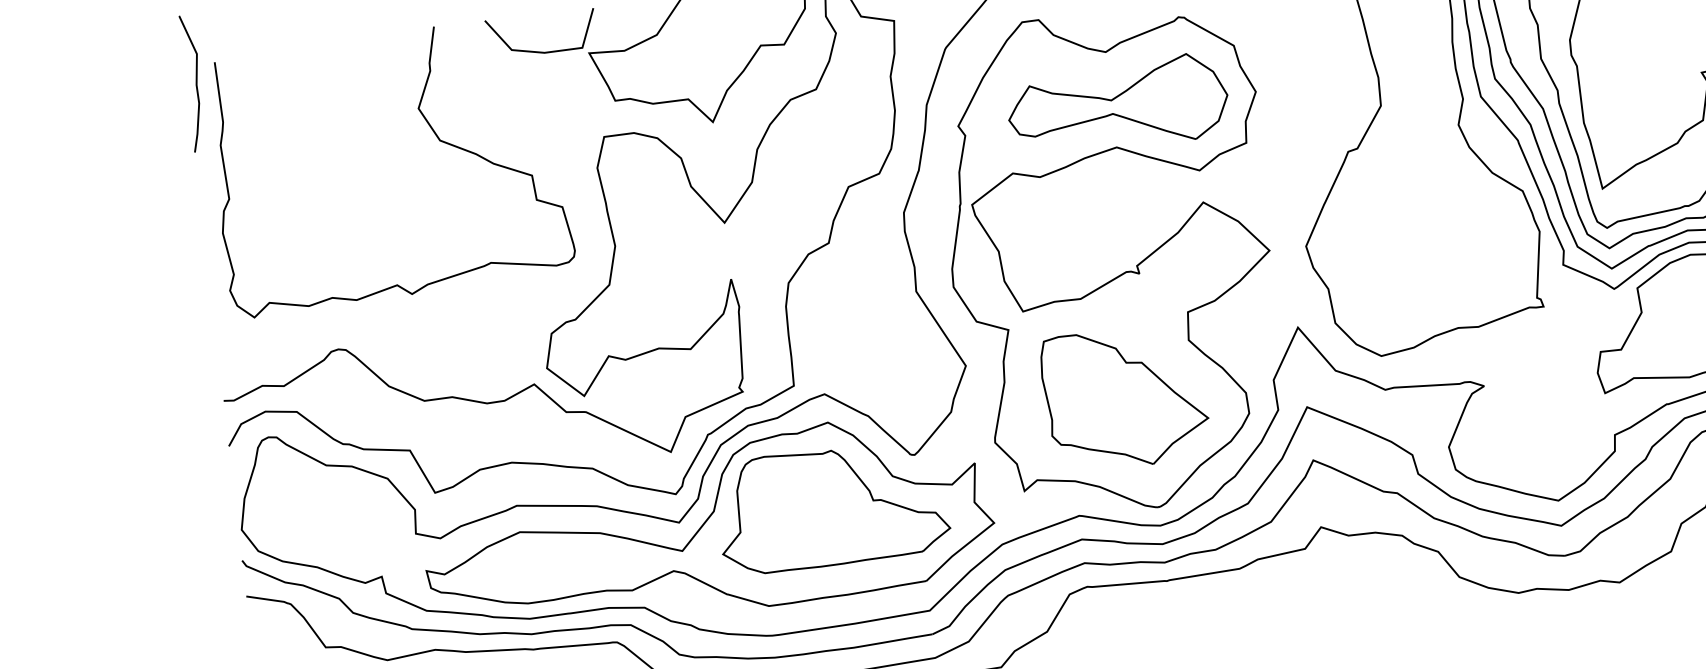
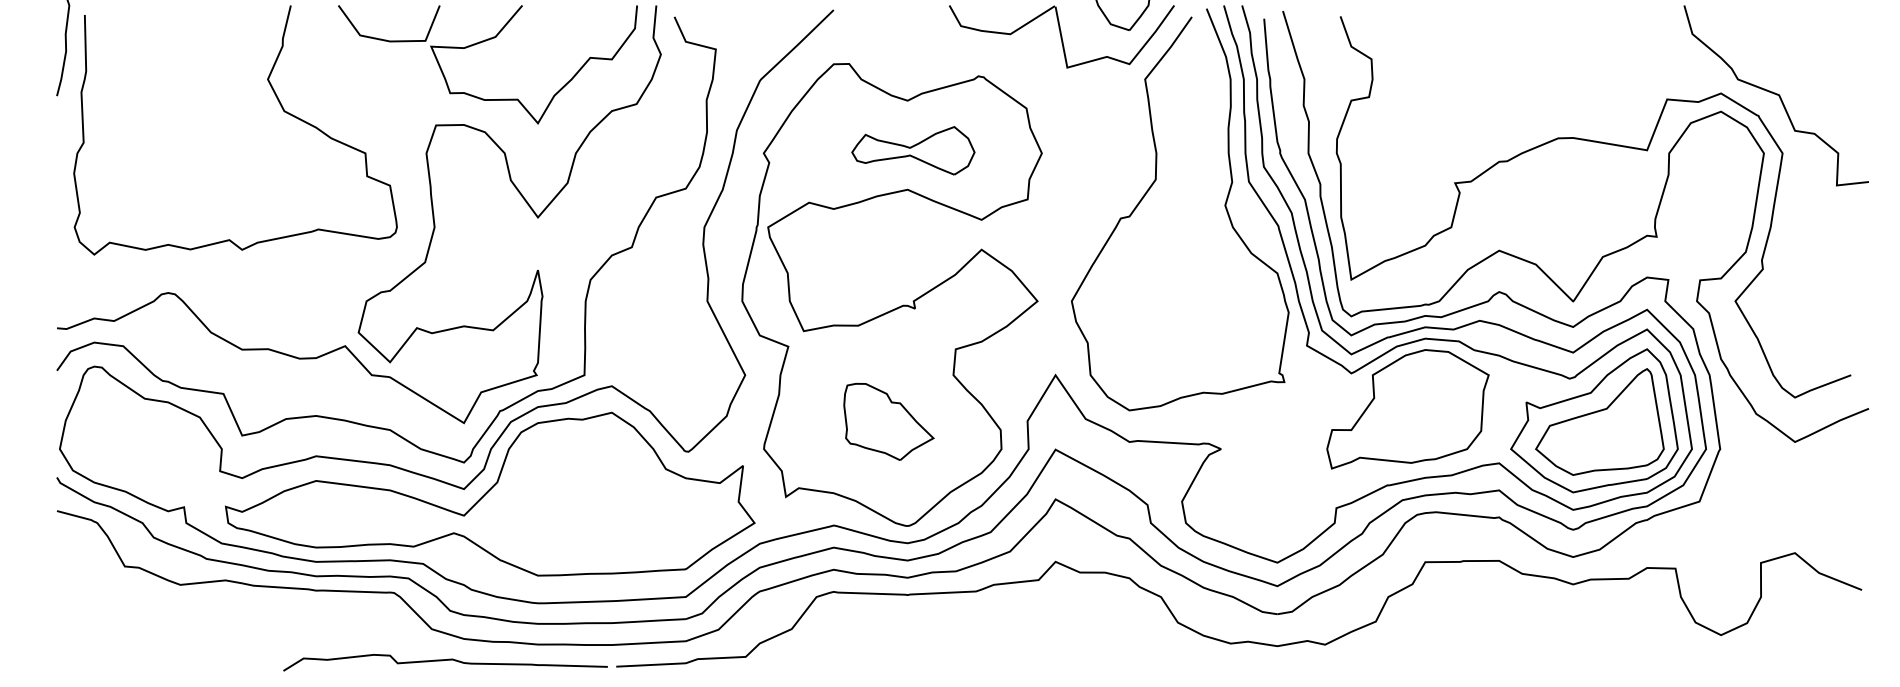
part: (1118, 104) -> (913, 150), size x0.6
part: (1124, 397) -> (888, 421), size x0.6
part: (832, 506) -> (607, 490), removed

